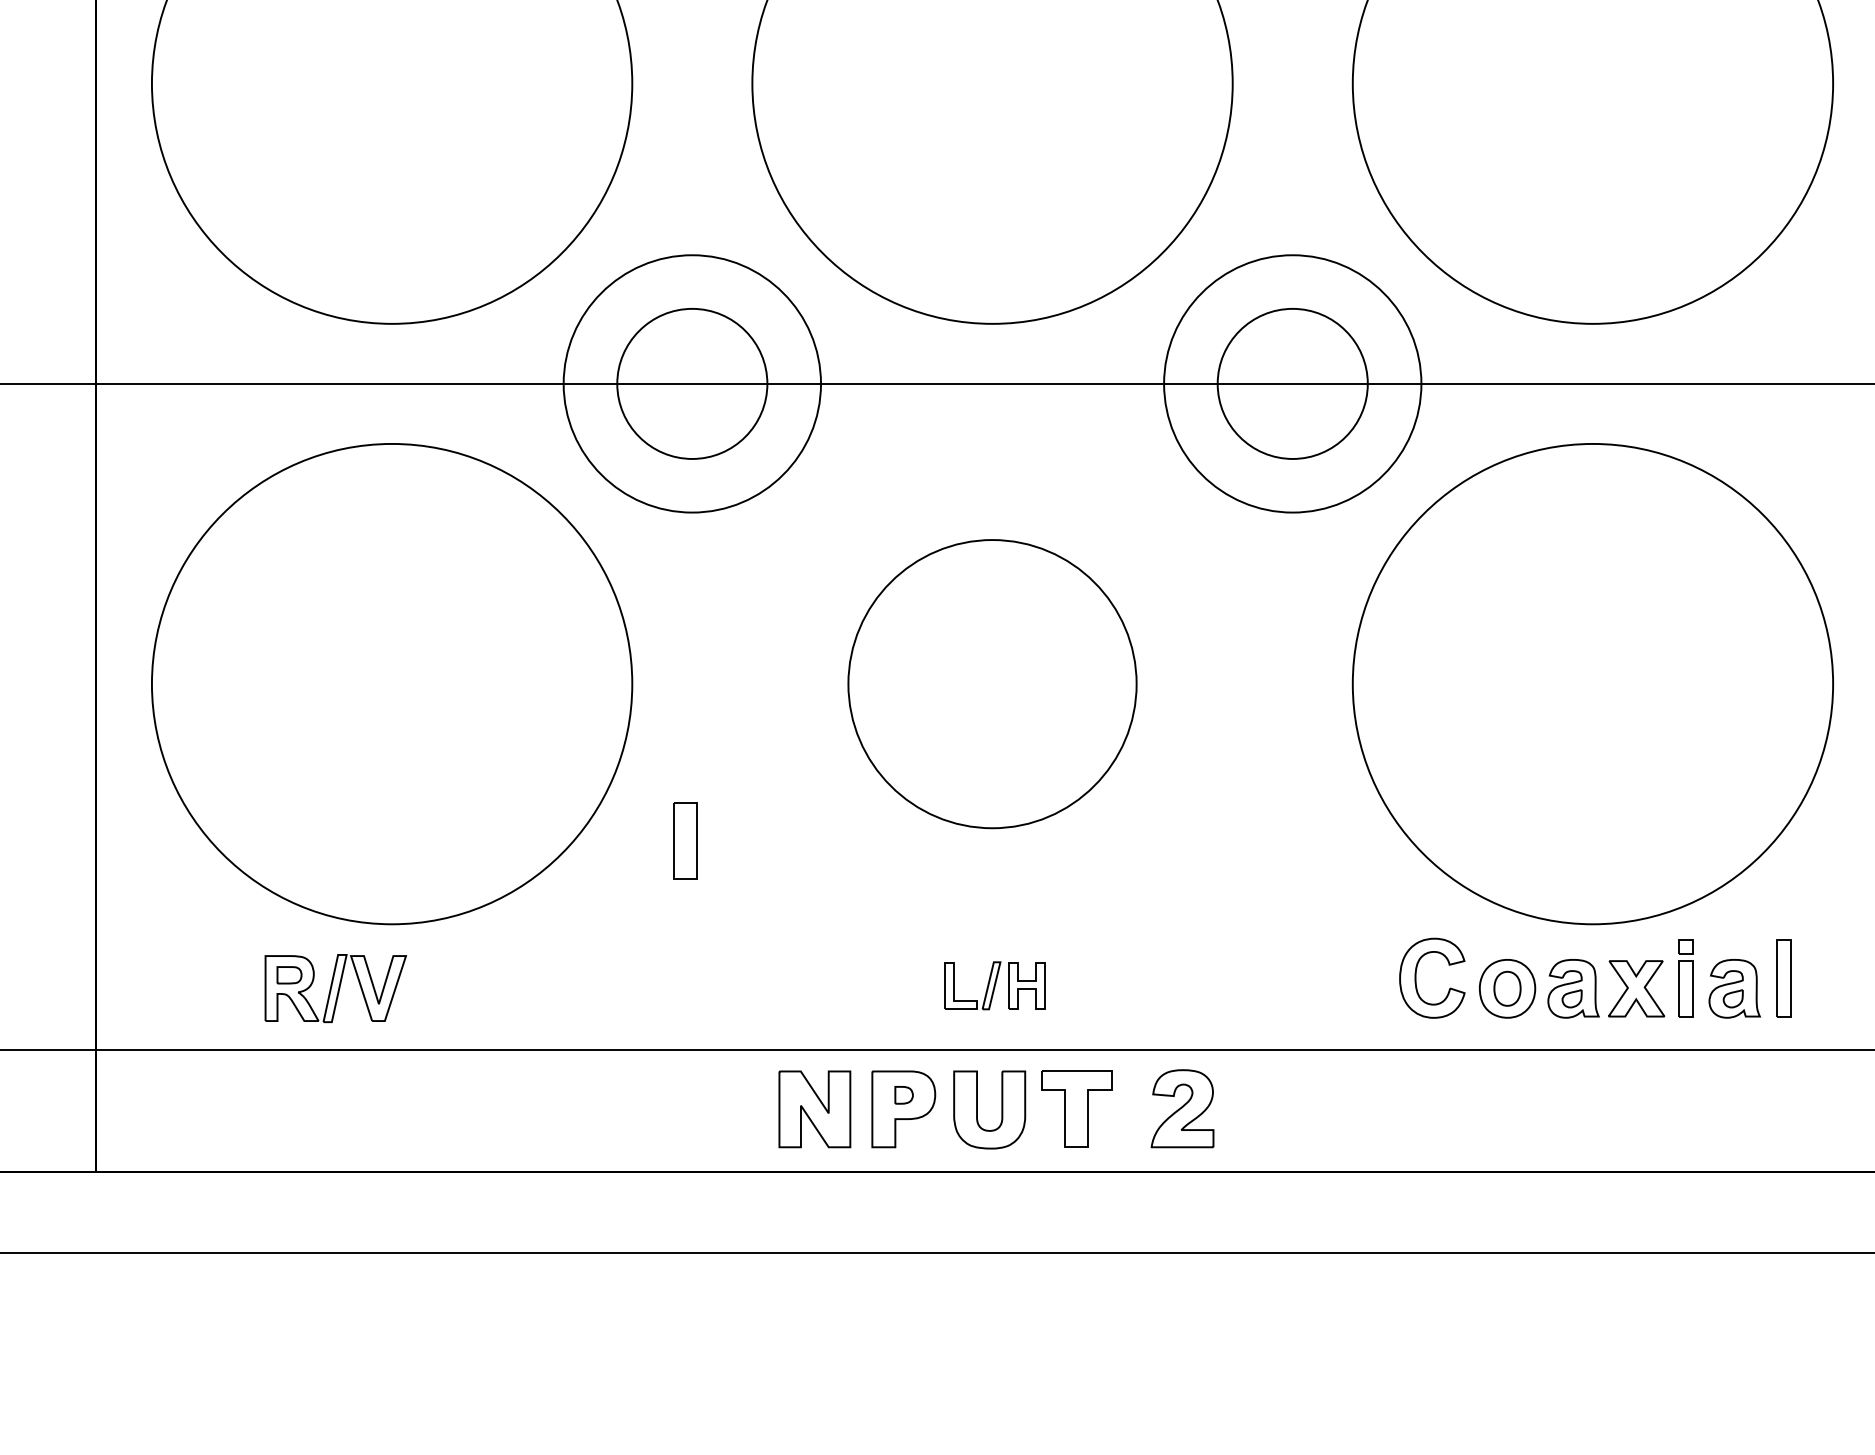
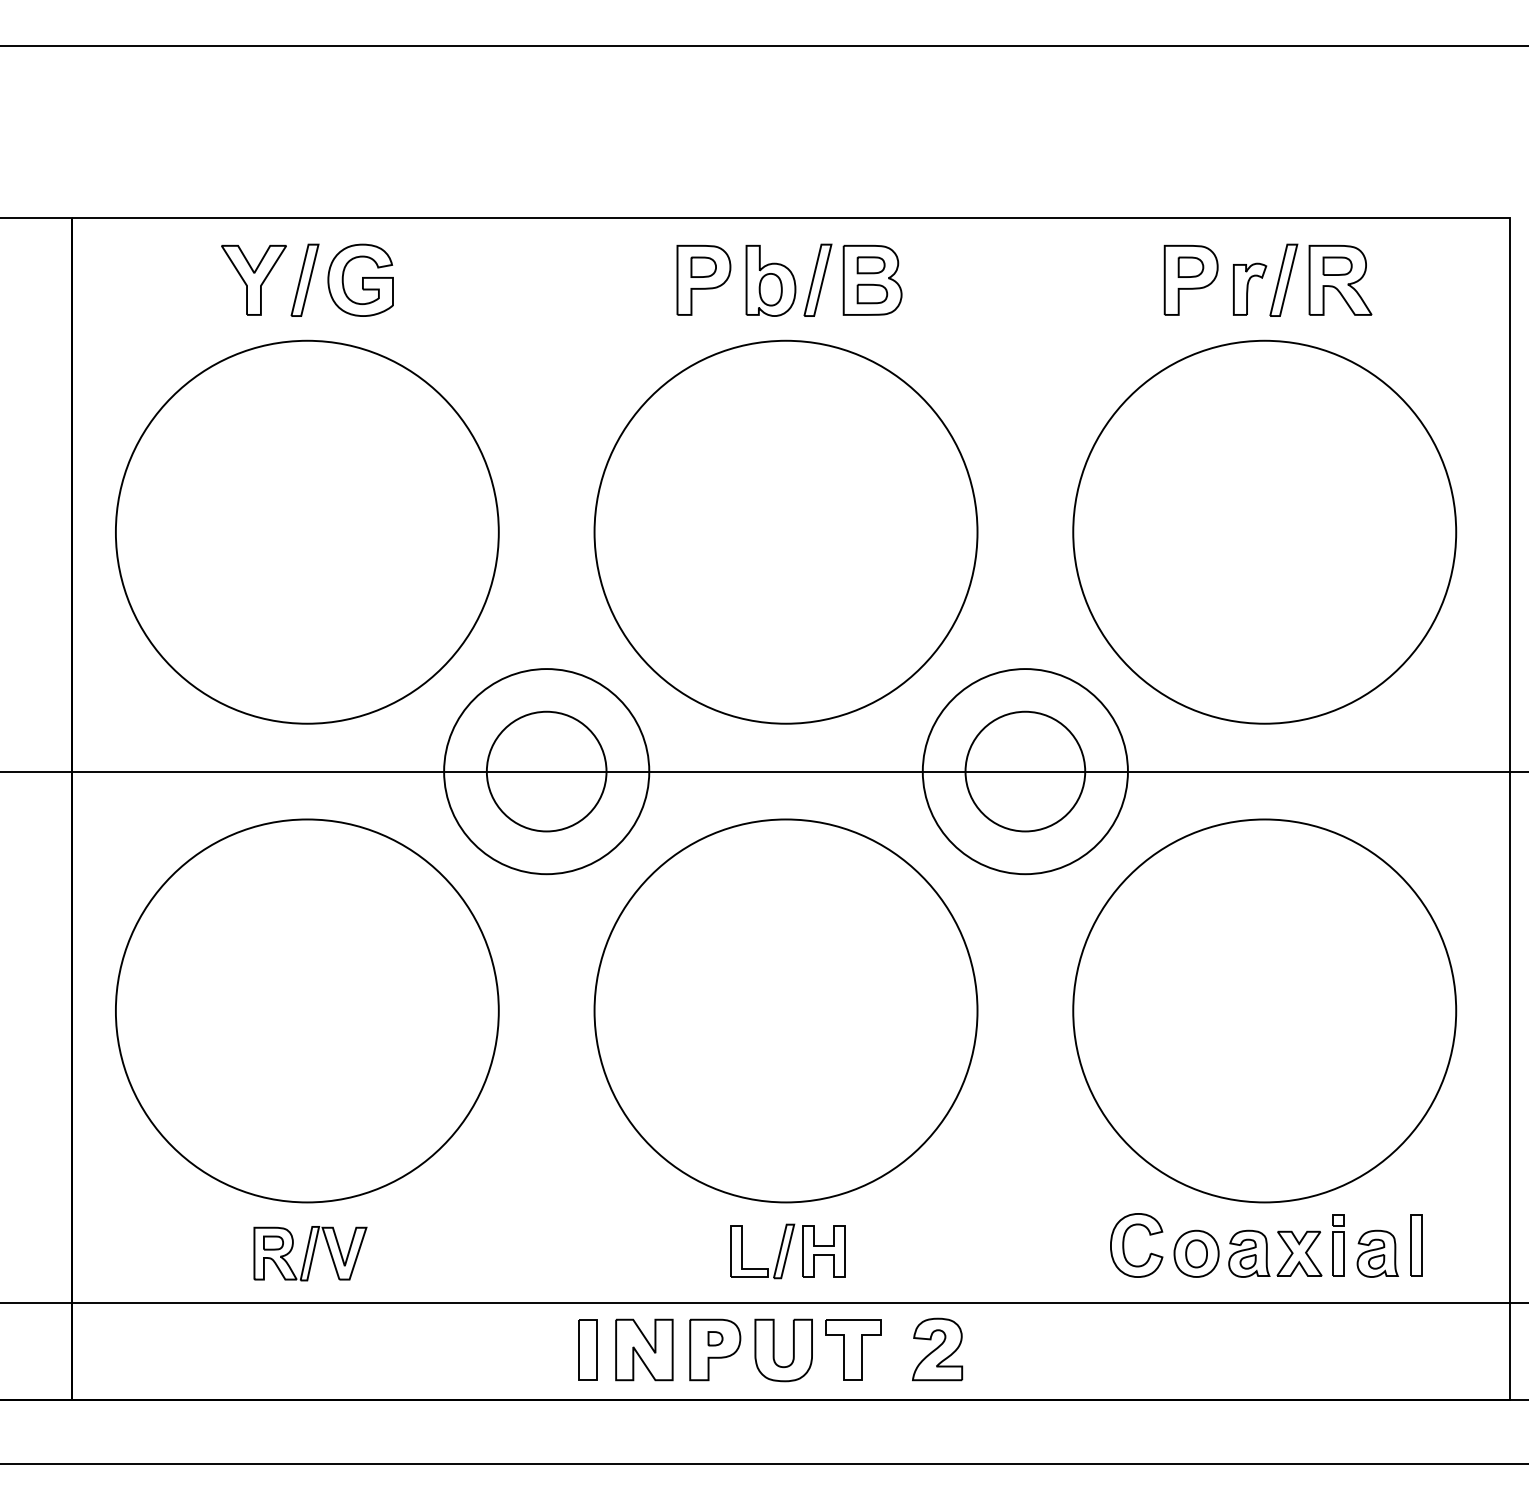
part: (991, 683) -> (785, 1010), size x1.67
part: (684, 840) -> (587, 1349), moved
part: (994, 985) -> (787, 1251), size x1.43
part: (335, 988) -> (310, 1253), moved

